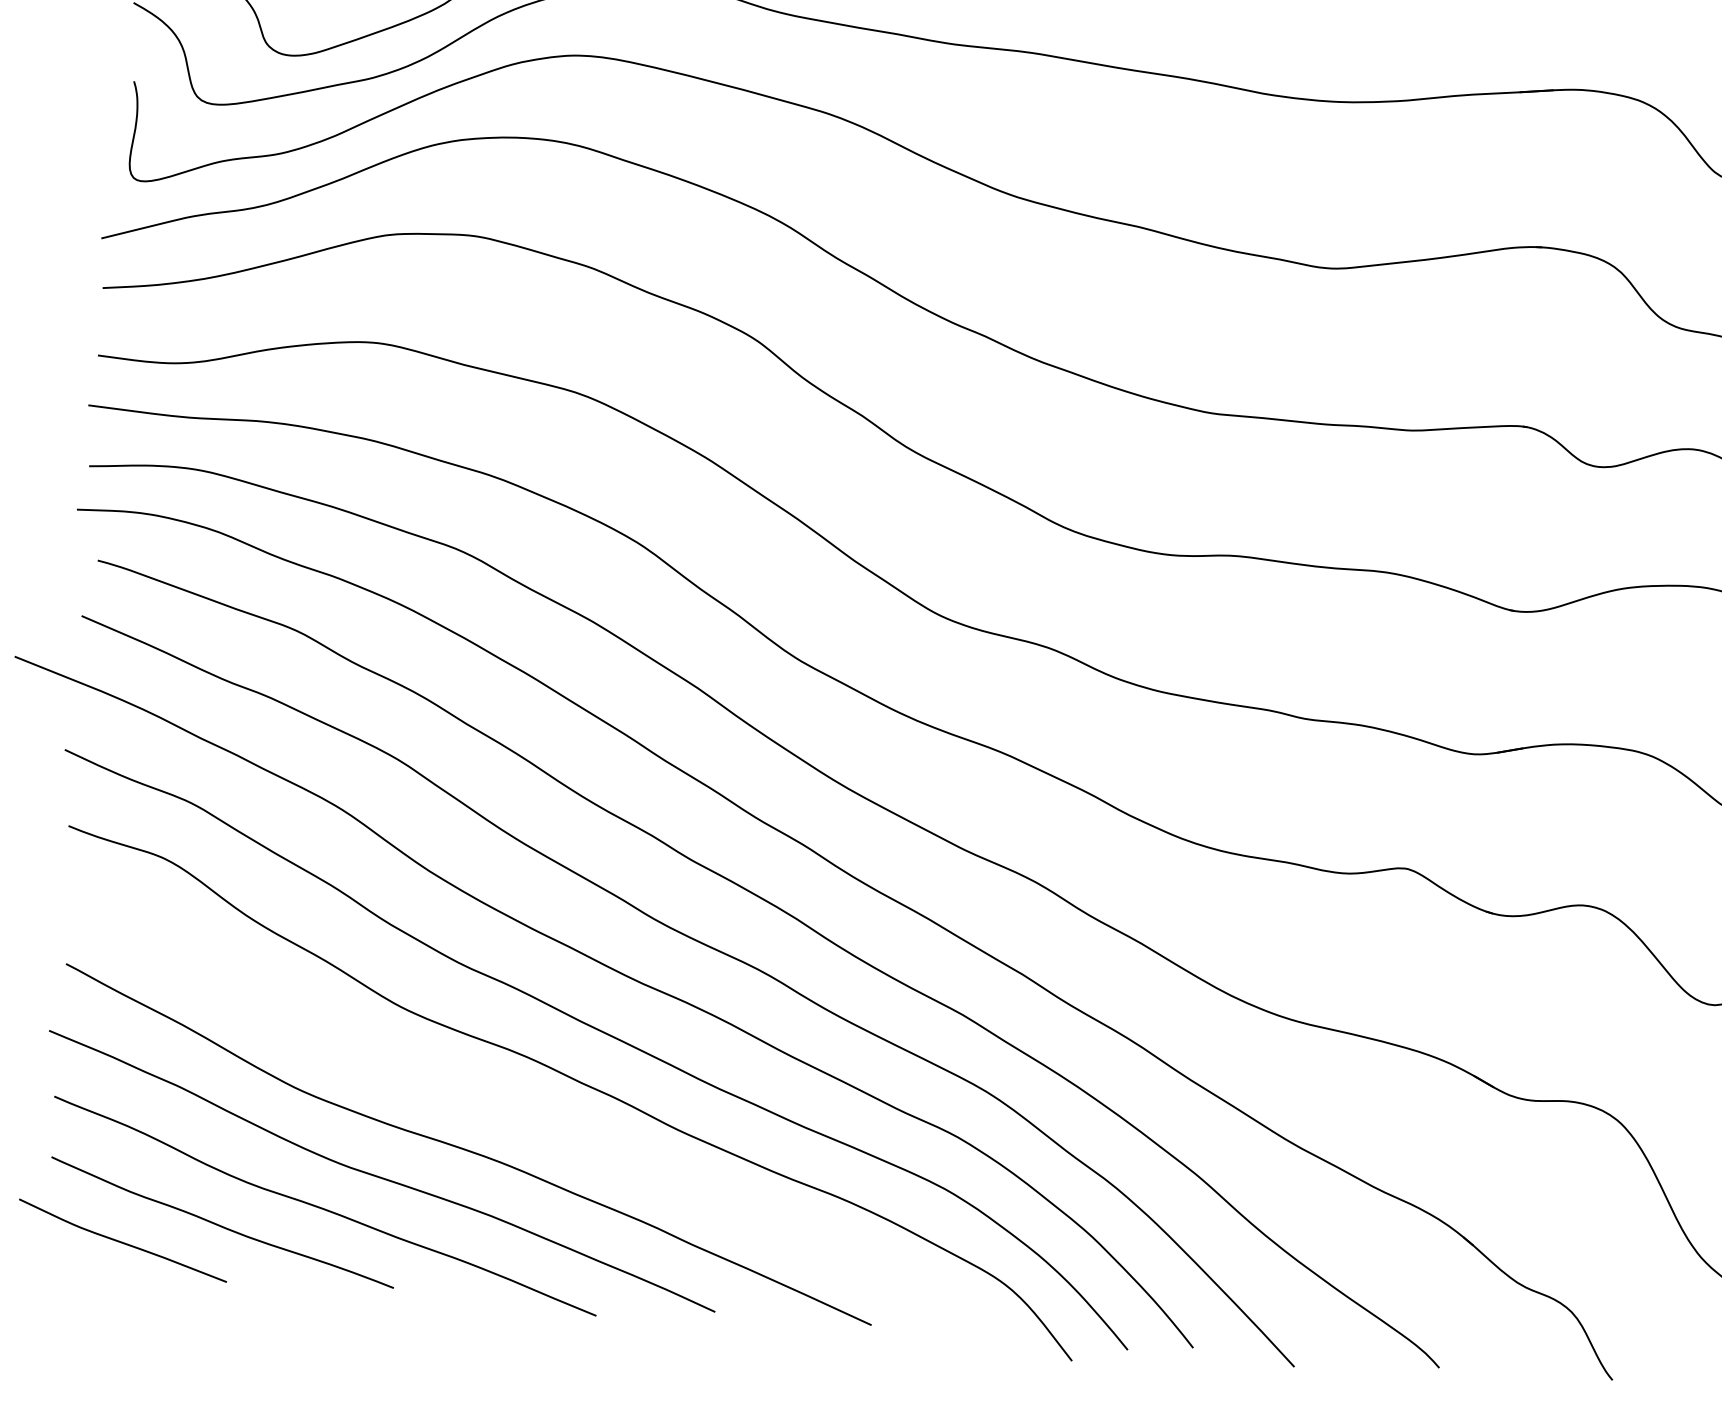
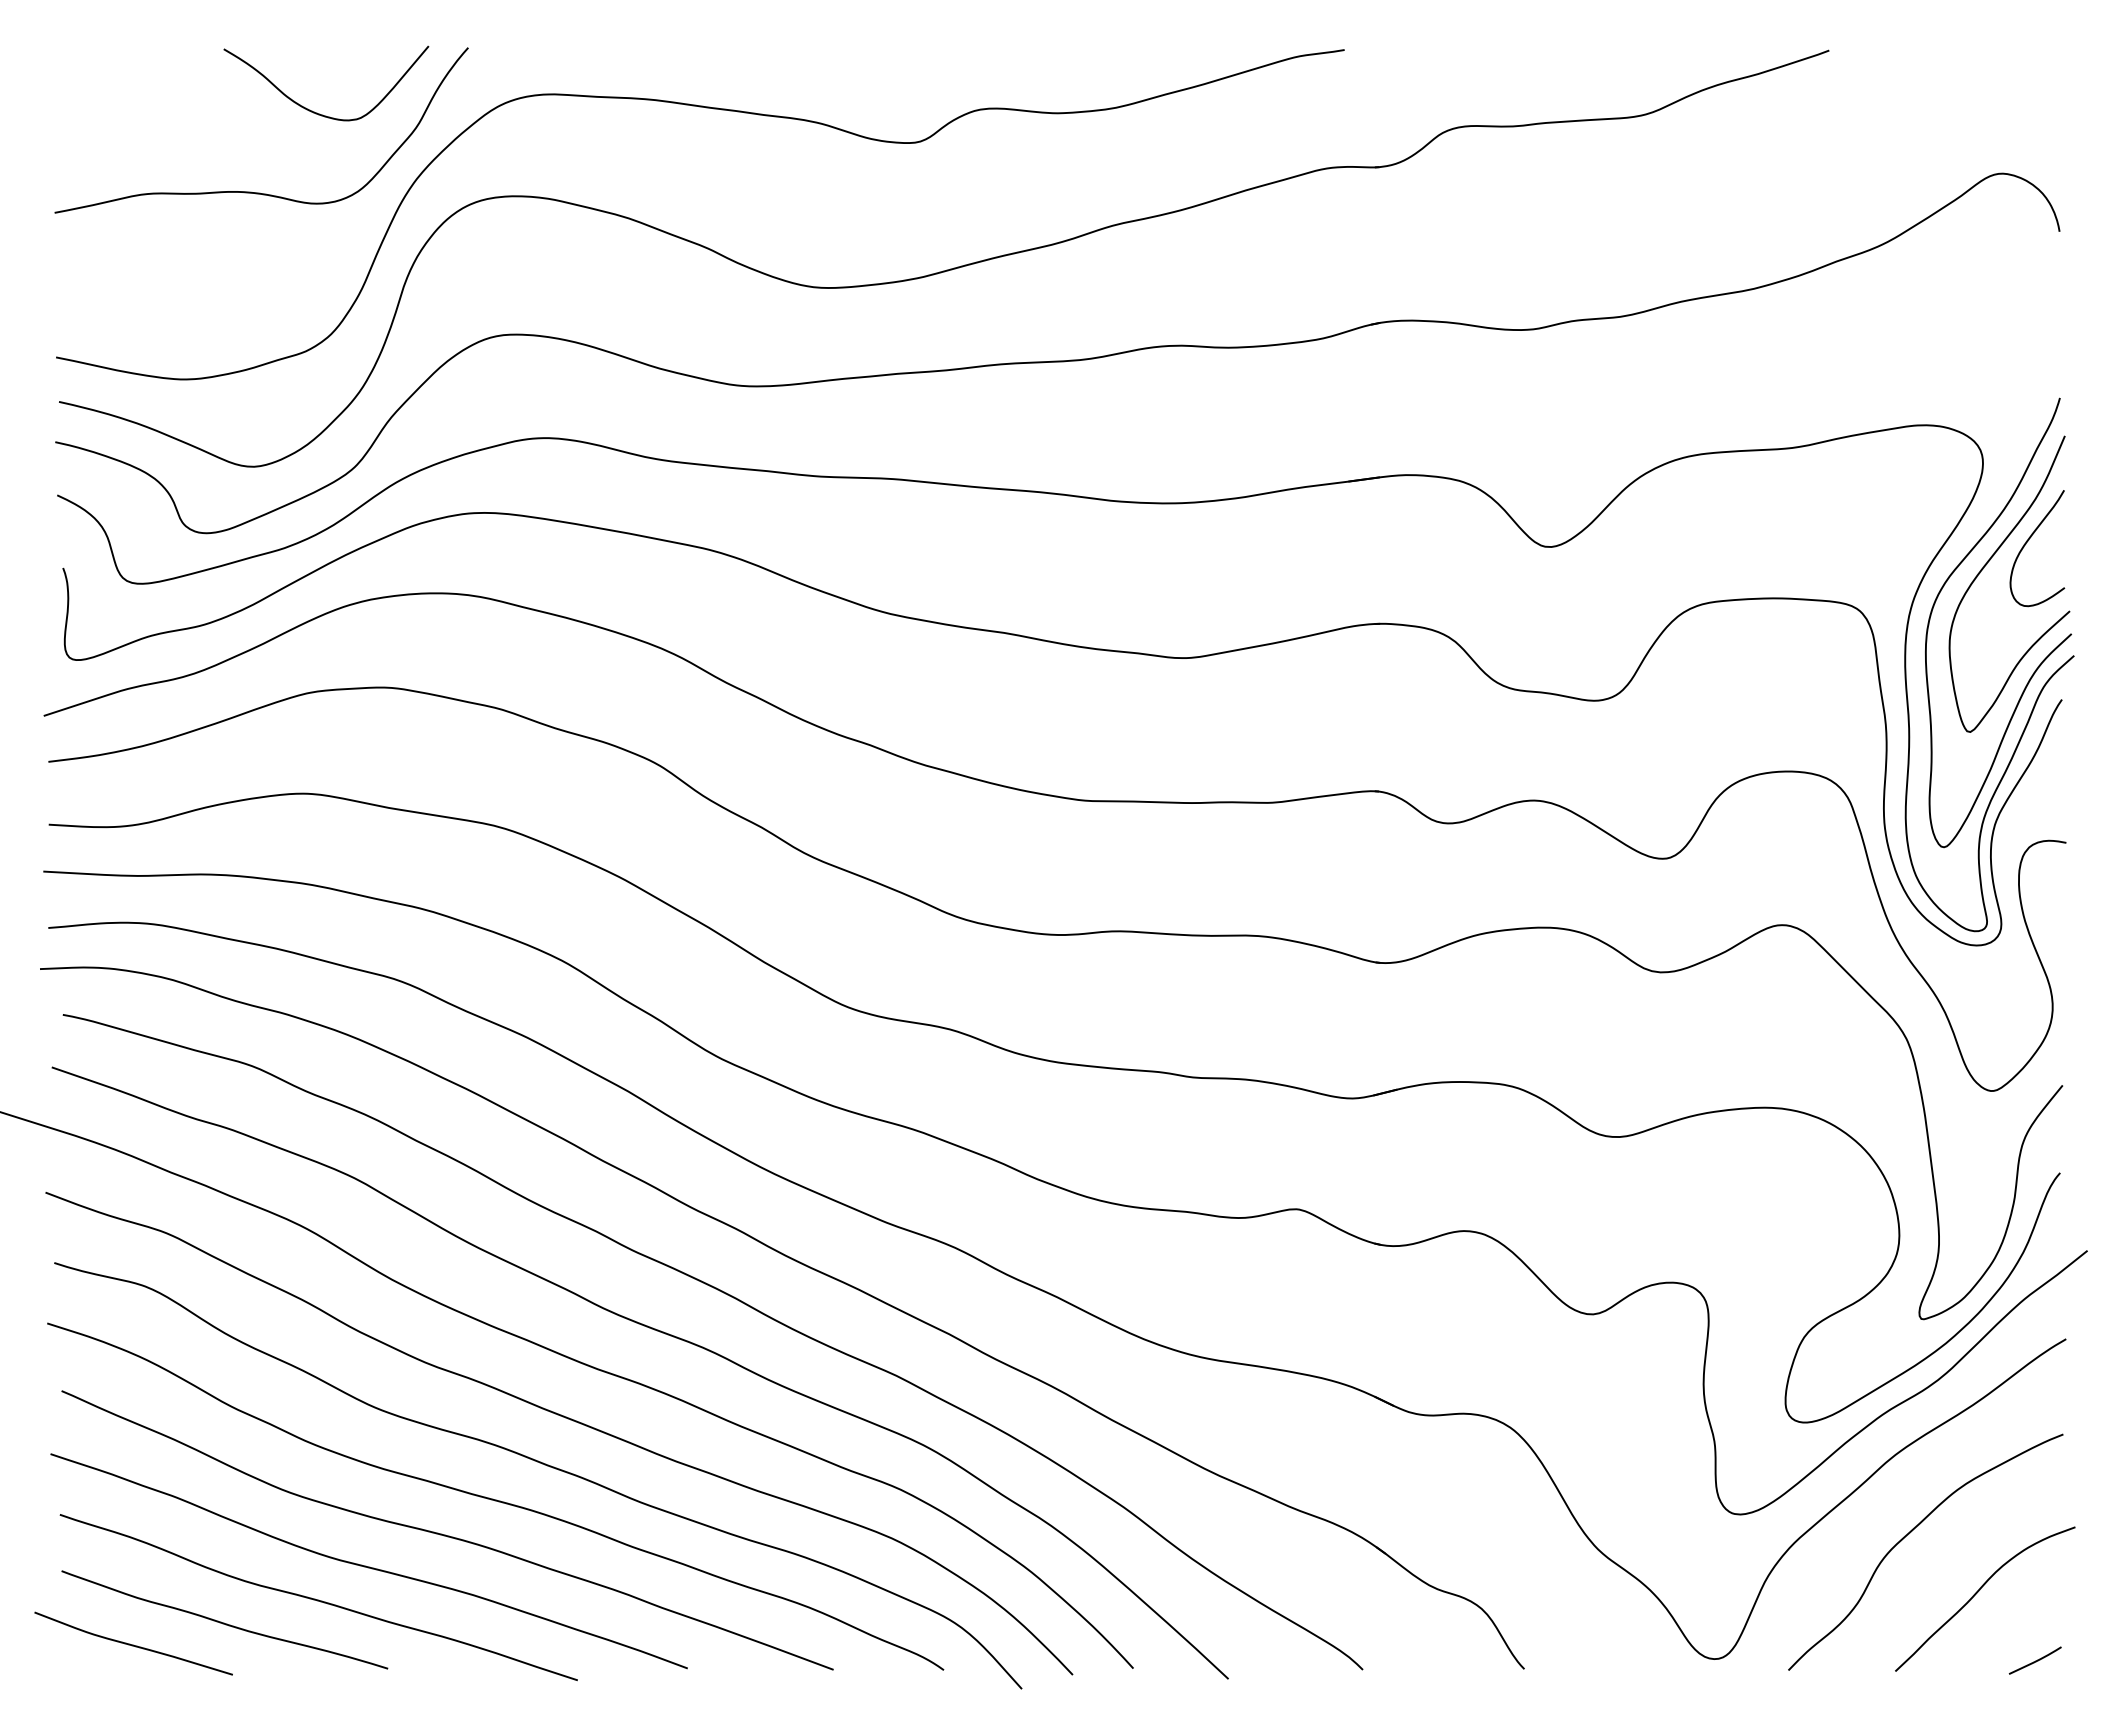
curve: (520, 1114) -> (493, 1498), added

